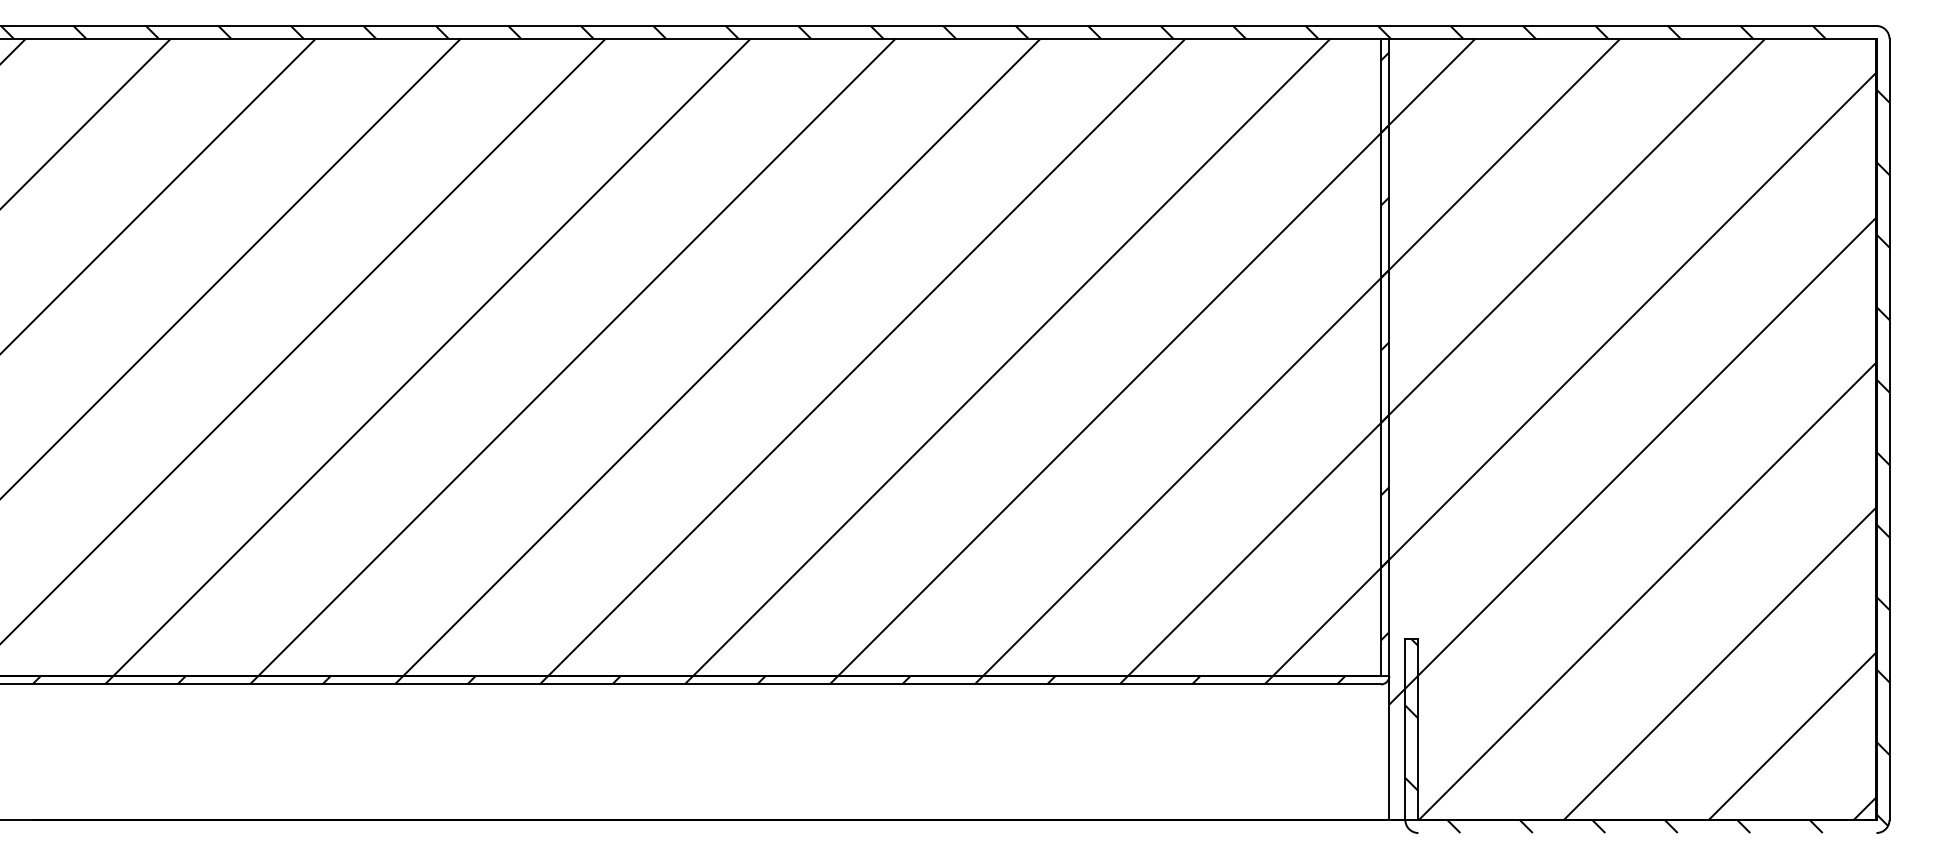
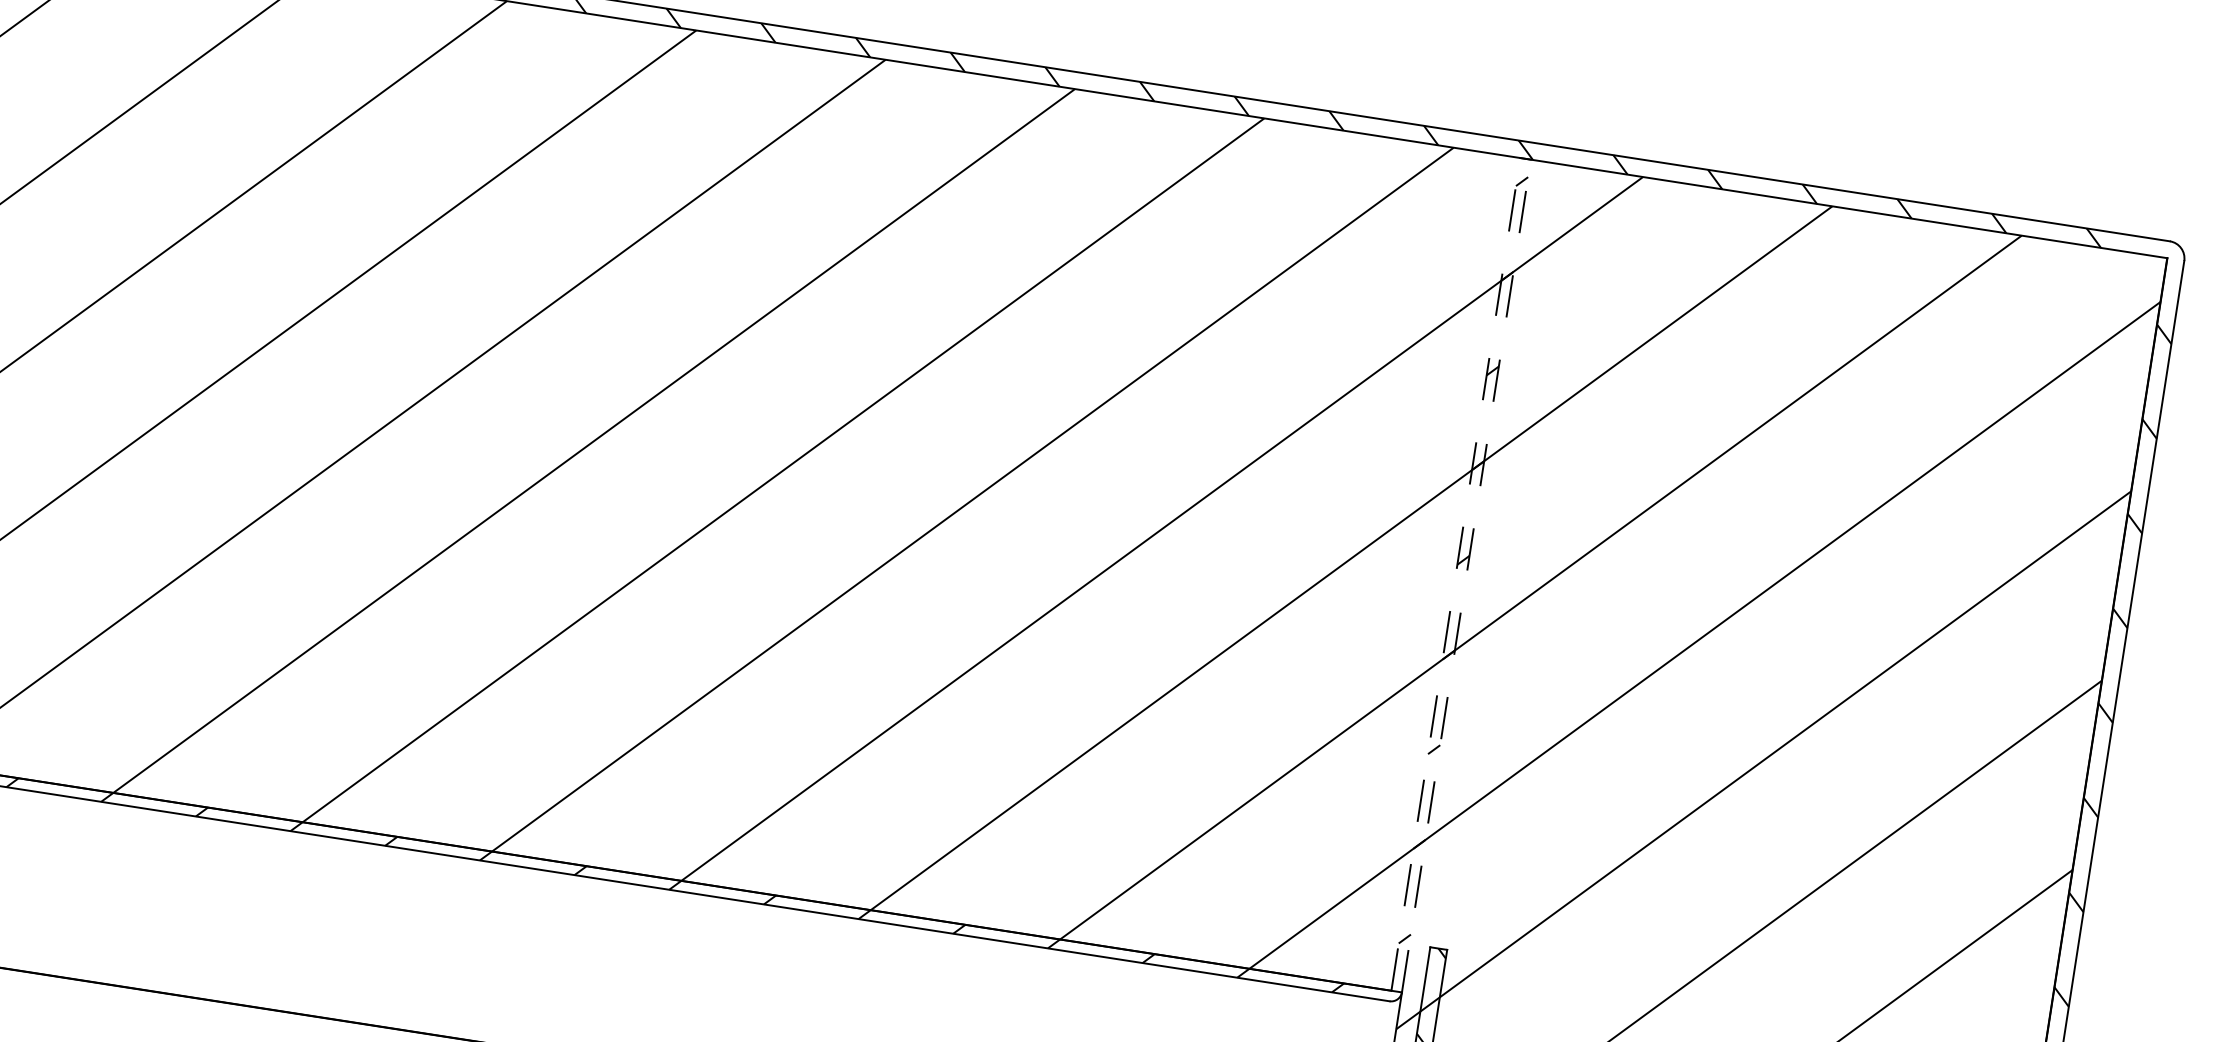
line: (1381, 357) -> (1456, 574), solid -> dashed
line: (1389, 357) -> (1466, 575), solid -> dashed

